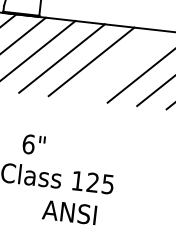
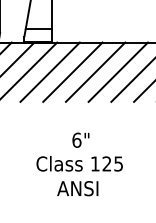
line: (121, 64) -> (118, 71), added
text: (33, 143) -> (80, 139), moved
text: (69, 212) -> (77, 188), moved

